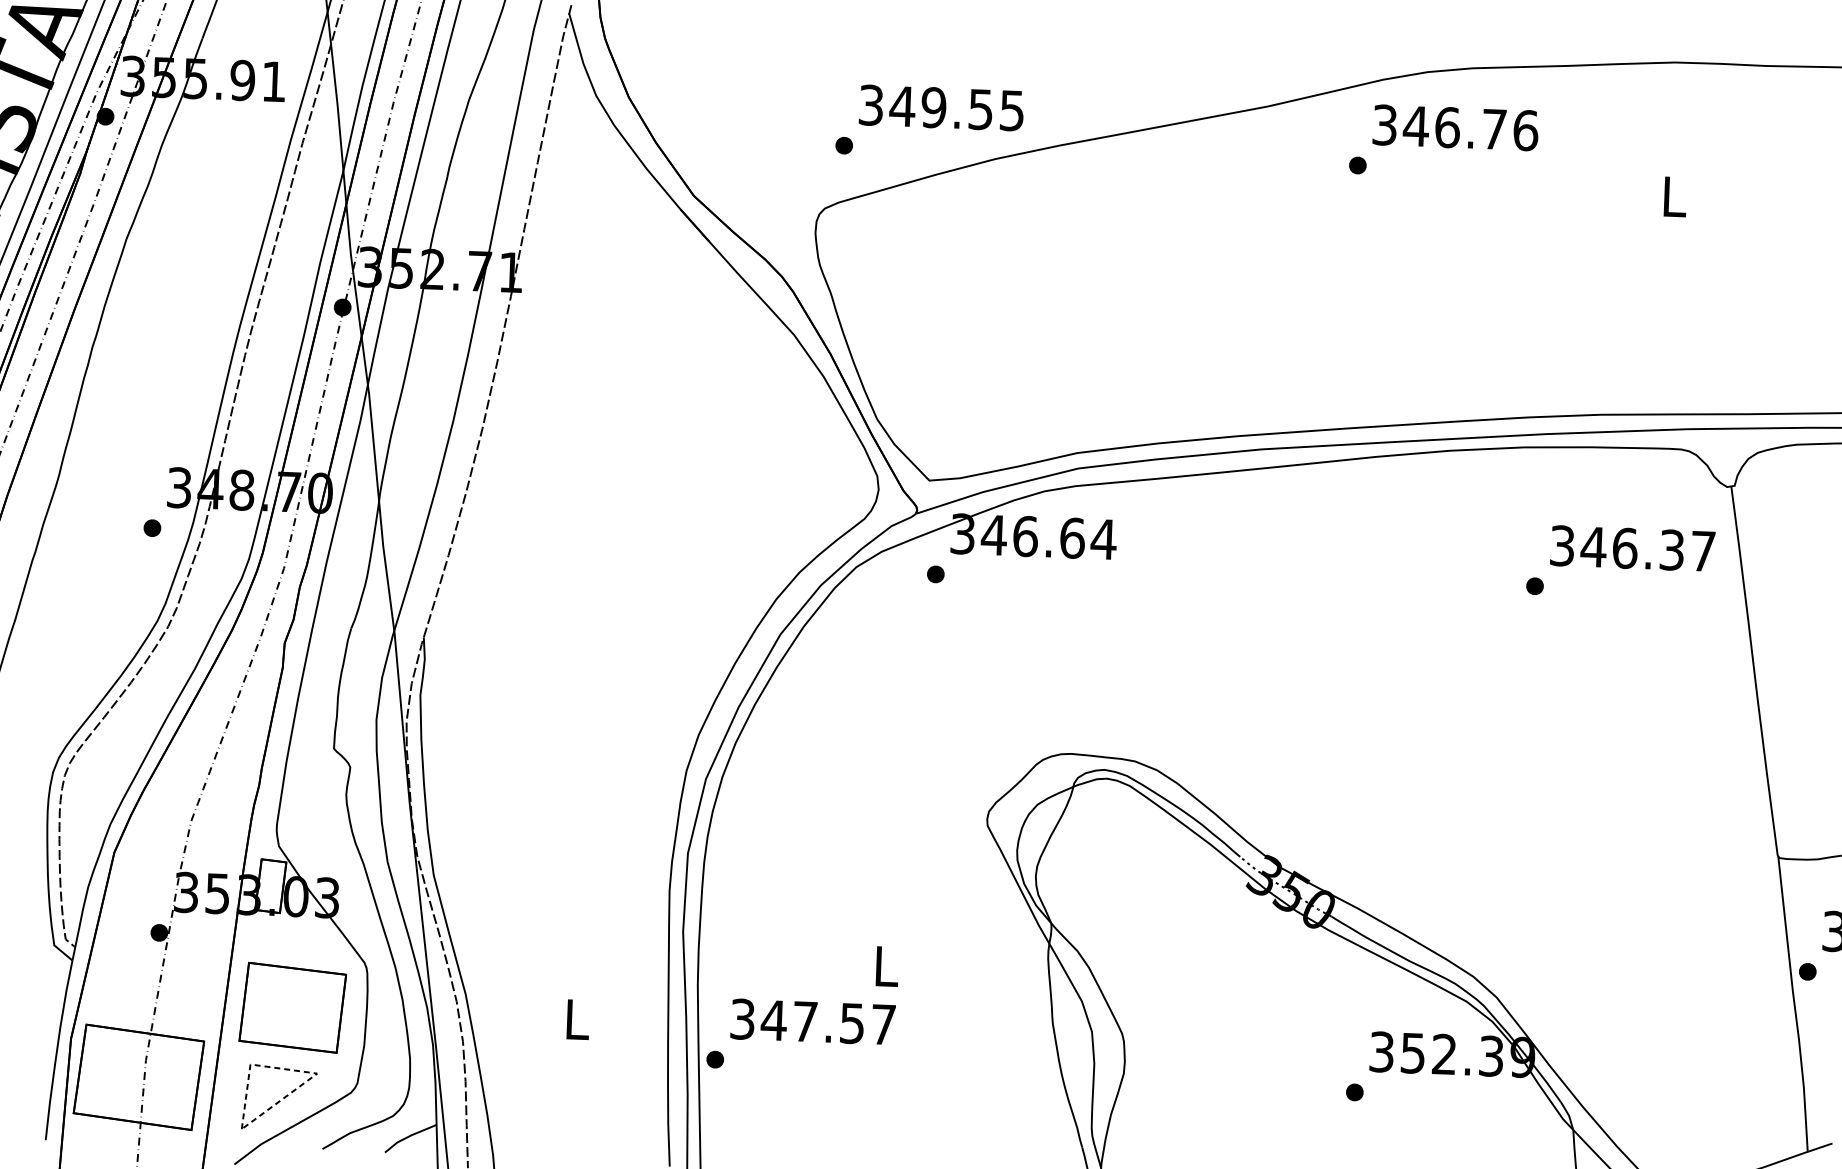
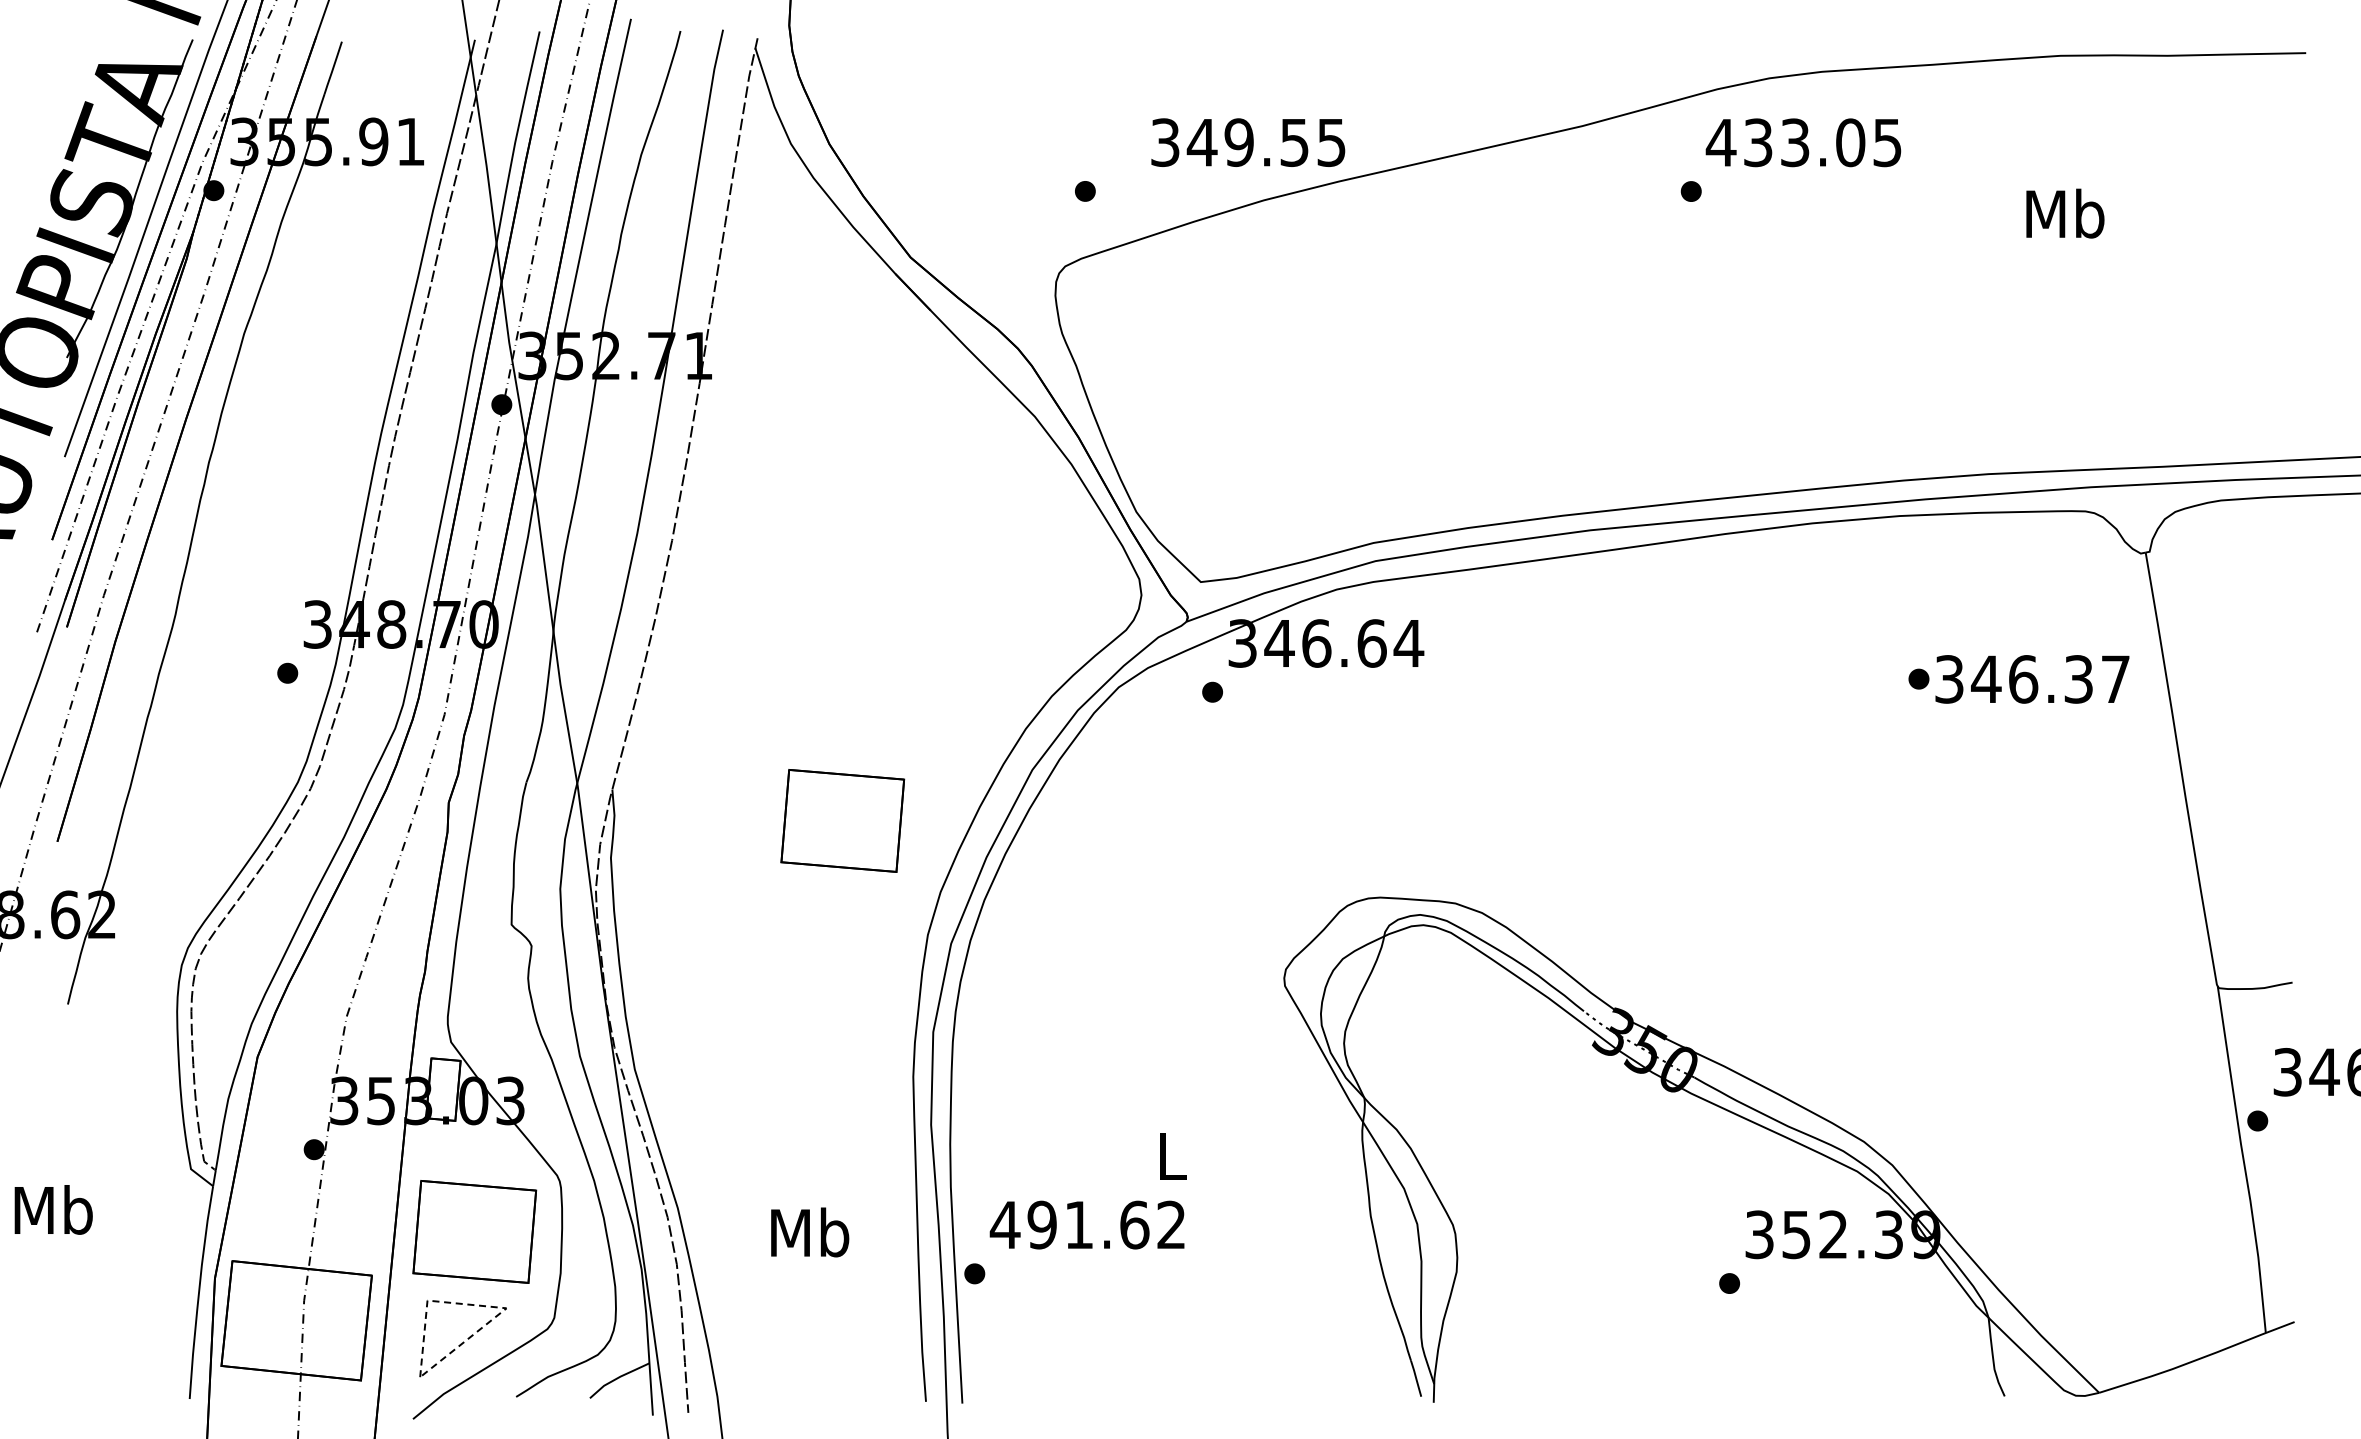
text: (941, 107) -> (1248, 142), moved
text: (1454, 127) -> (1803, 142), 346.76 -> 433.05
text: (1674, 196) -> (2065, 213), L -> Mb
text: (1632, 548) -> (2032, 679), moved
part: (617, 671) -> (842, 820), added
text: (577, 1019) -> (810, 1232), L -> Mb
text: (812, 1021) -> (1087, 1224), 347.57 -> 491.62

